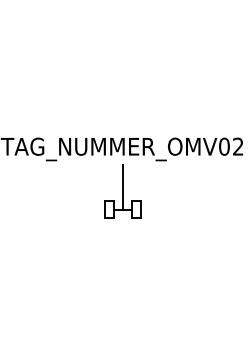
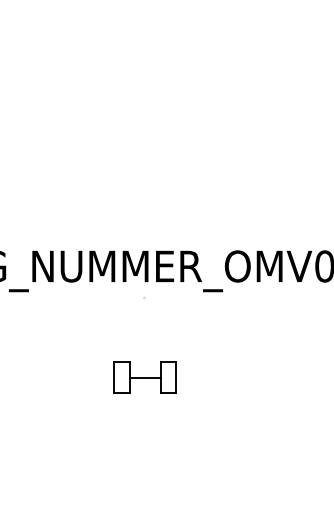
line: (122, 187) -> (144, 338), removed

